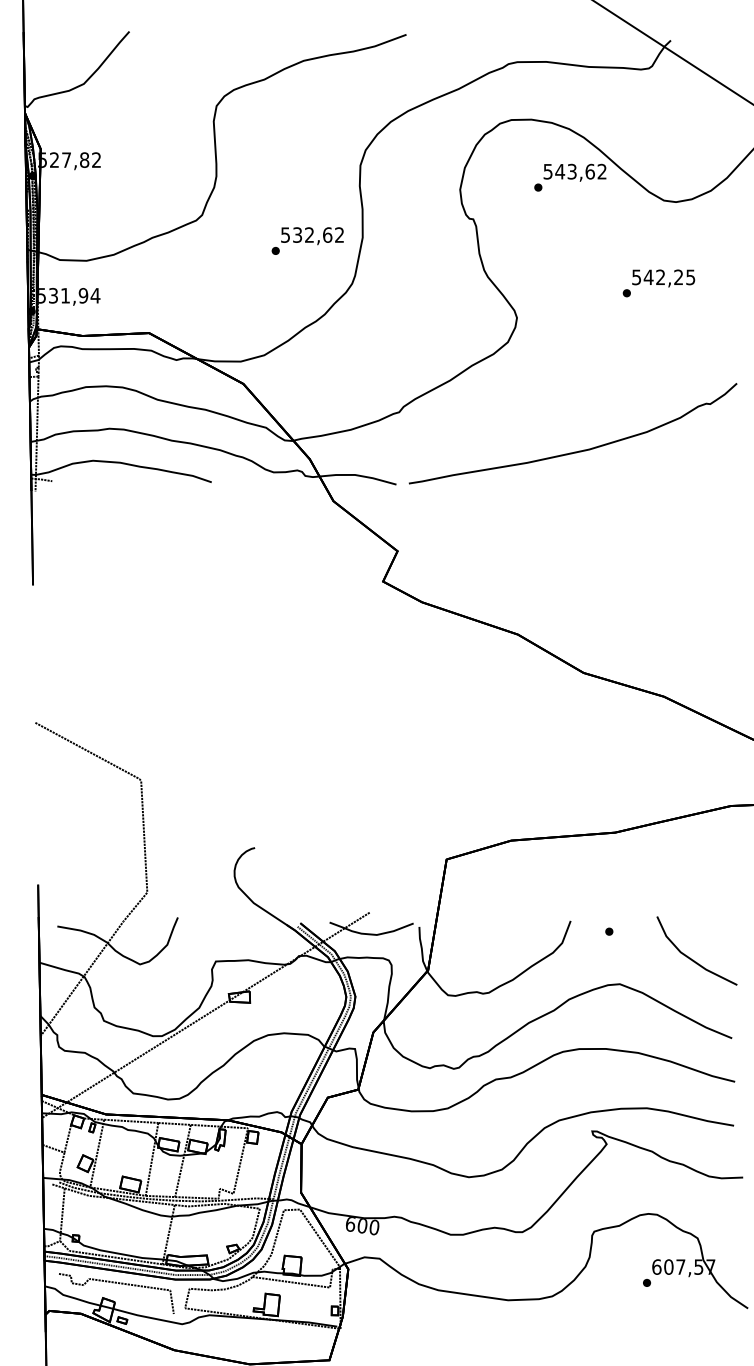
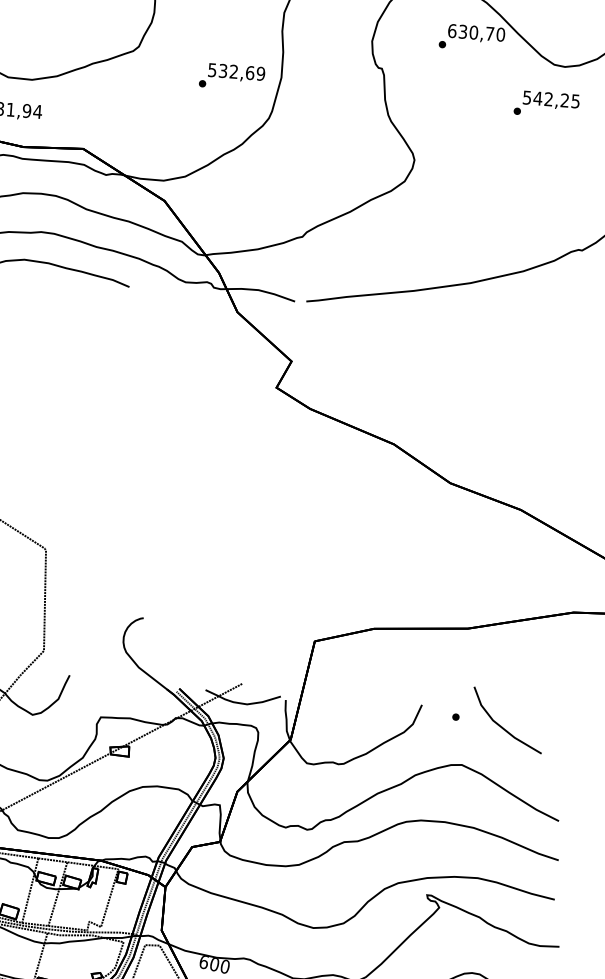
text: (574, 171) -> (475, 32), 543,62 -> 630,70
text: (339, 234) -> (260, 73), 532,62 -> 532,69
text: (658, 283) -> (546, 104), moved
line: (690, 957) -> (501, 725), moved

